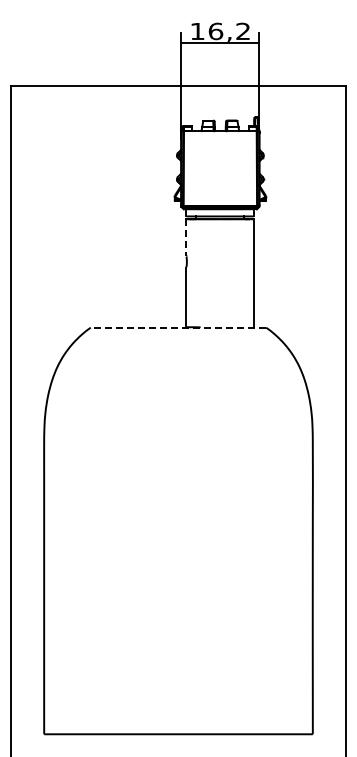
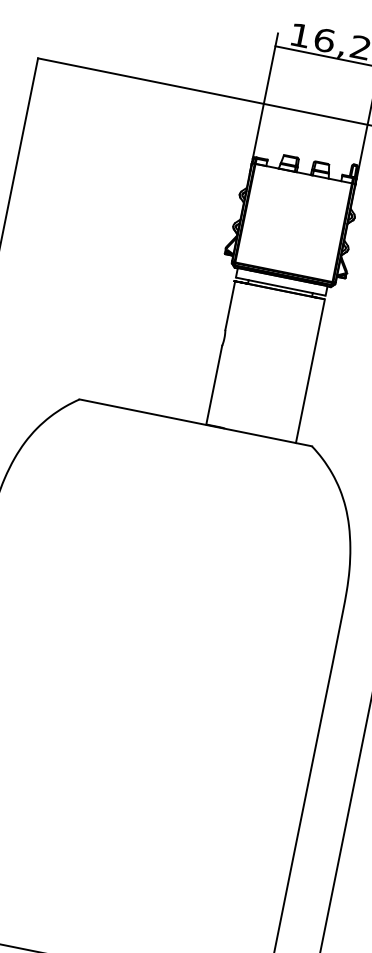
line: (186, 238) -> (230, 306), dashed -> solid
line: (178, 327) -> (195, 422), dashed -> solid

